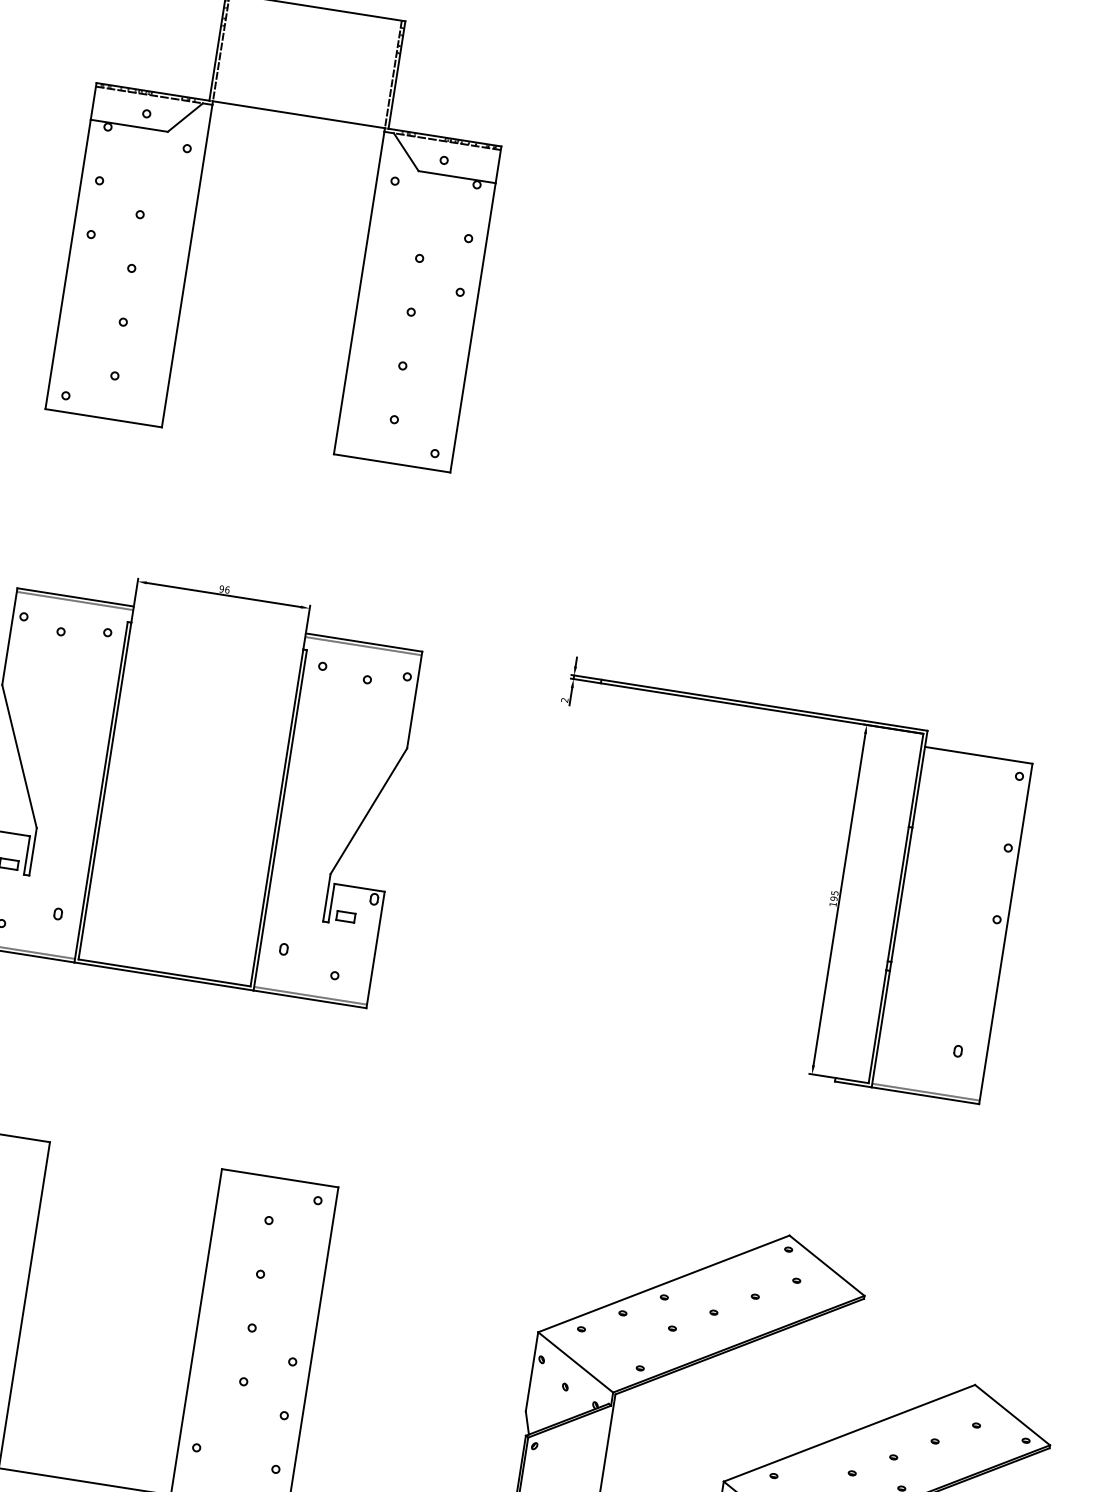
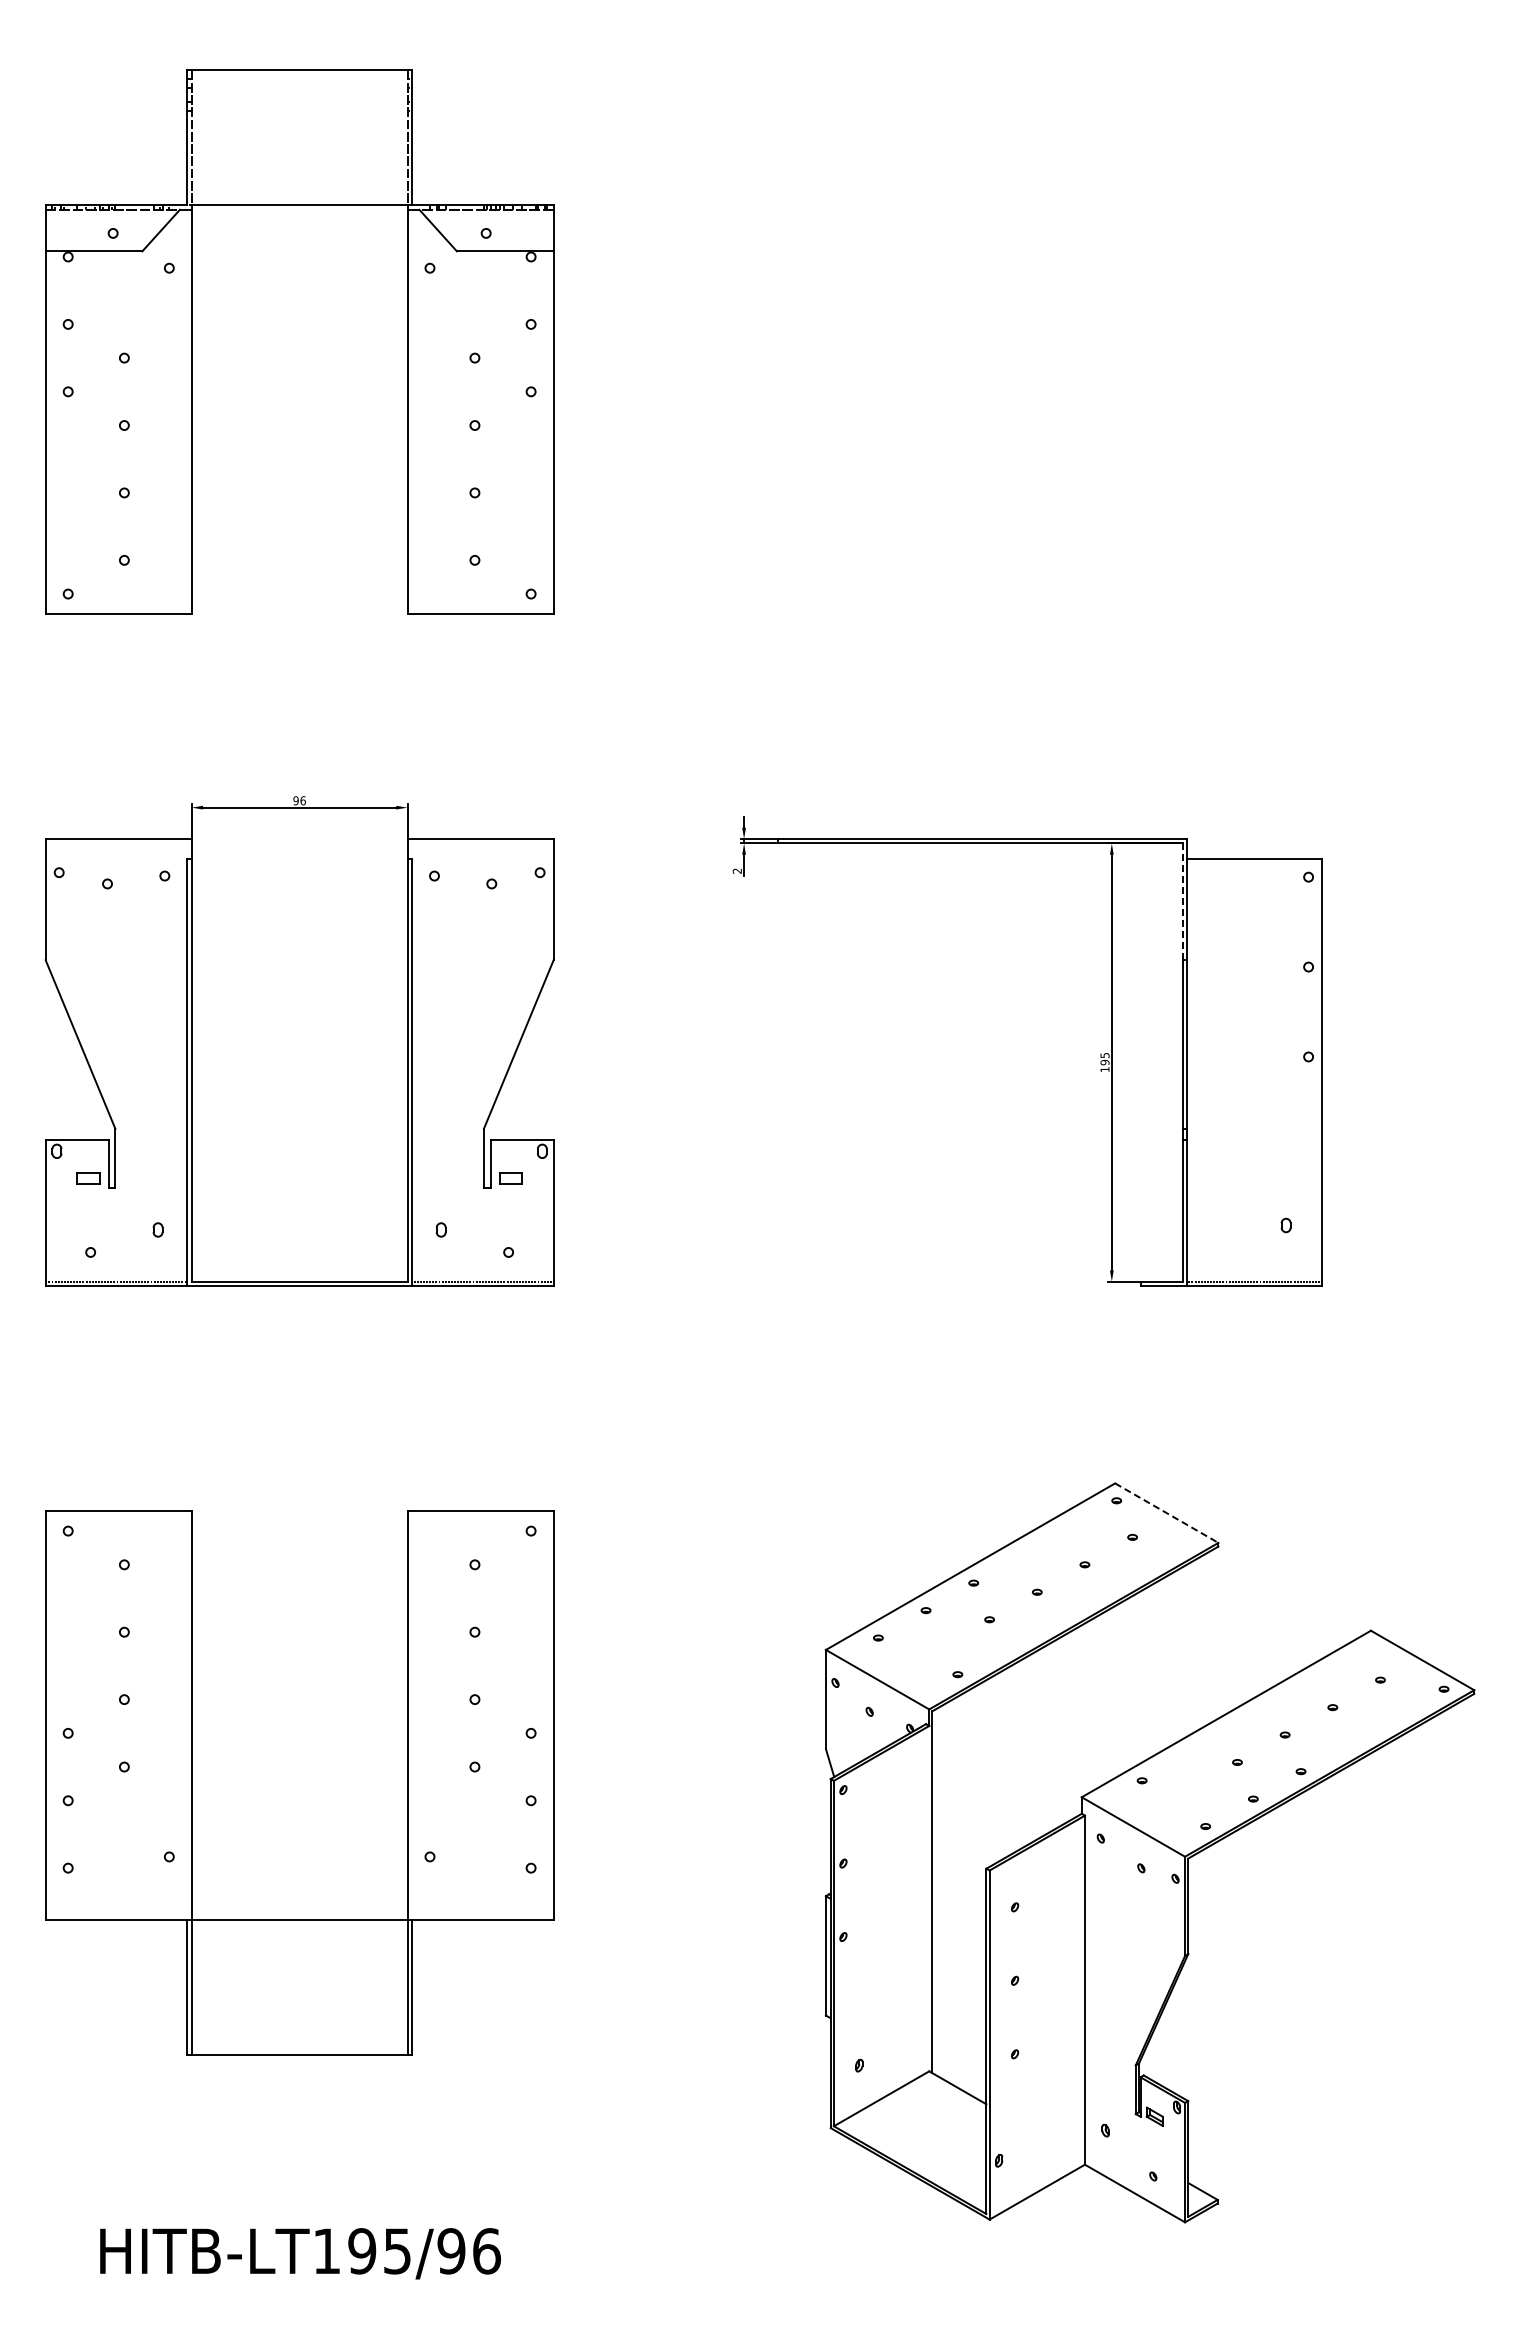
line: (74, 600) -> (118, 843), removed
line: (363, 646) -> (480, 843), removed
line: (915, 780) -> (1182, 902), solid -> dashed
line: (826, 1265) -> (1166, 1513), solid -> dashed

